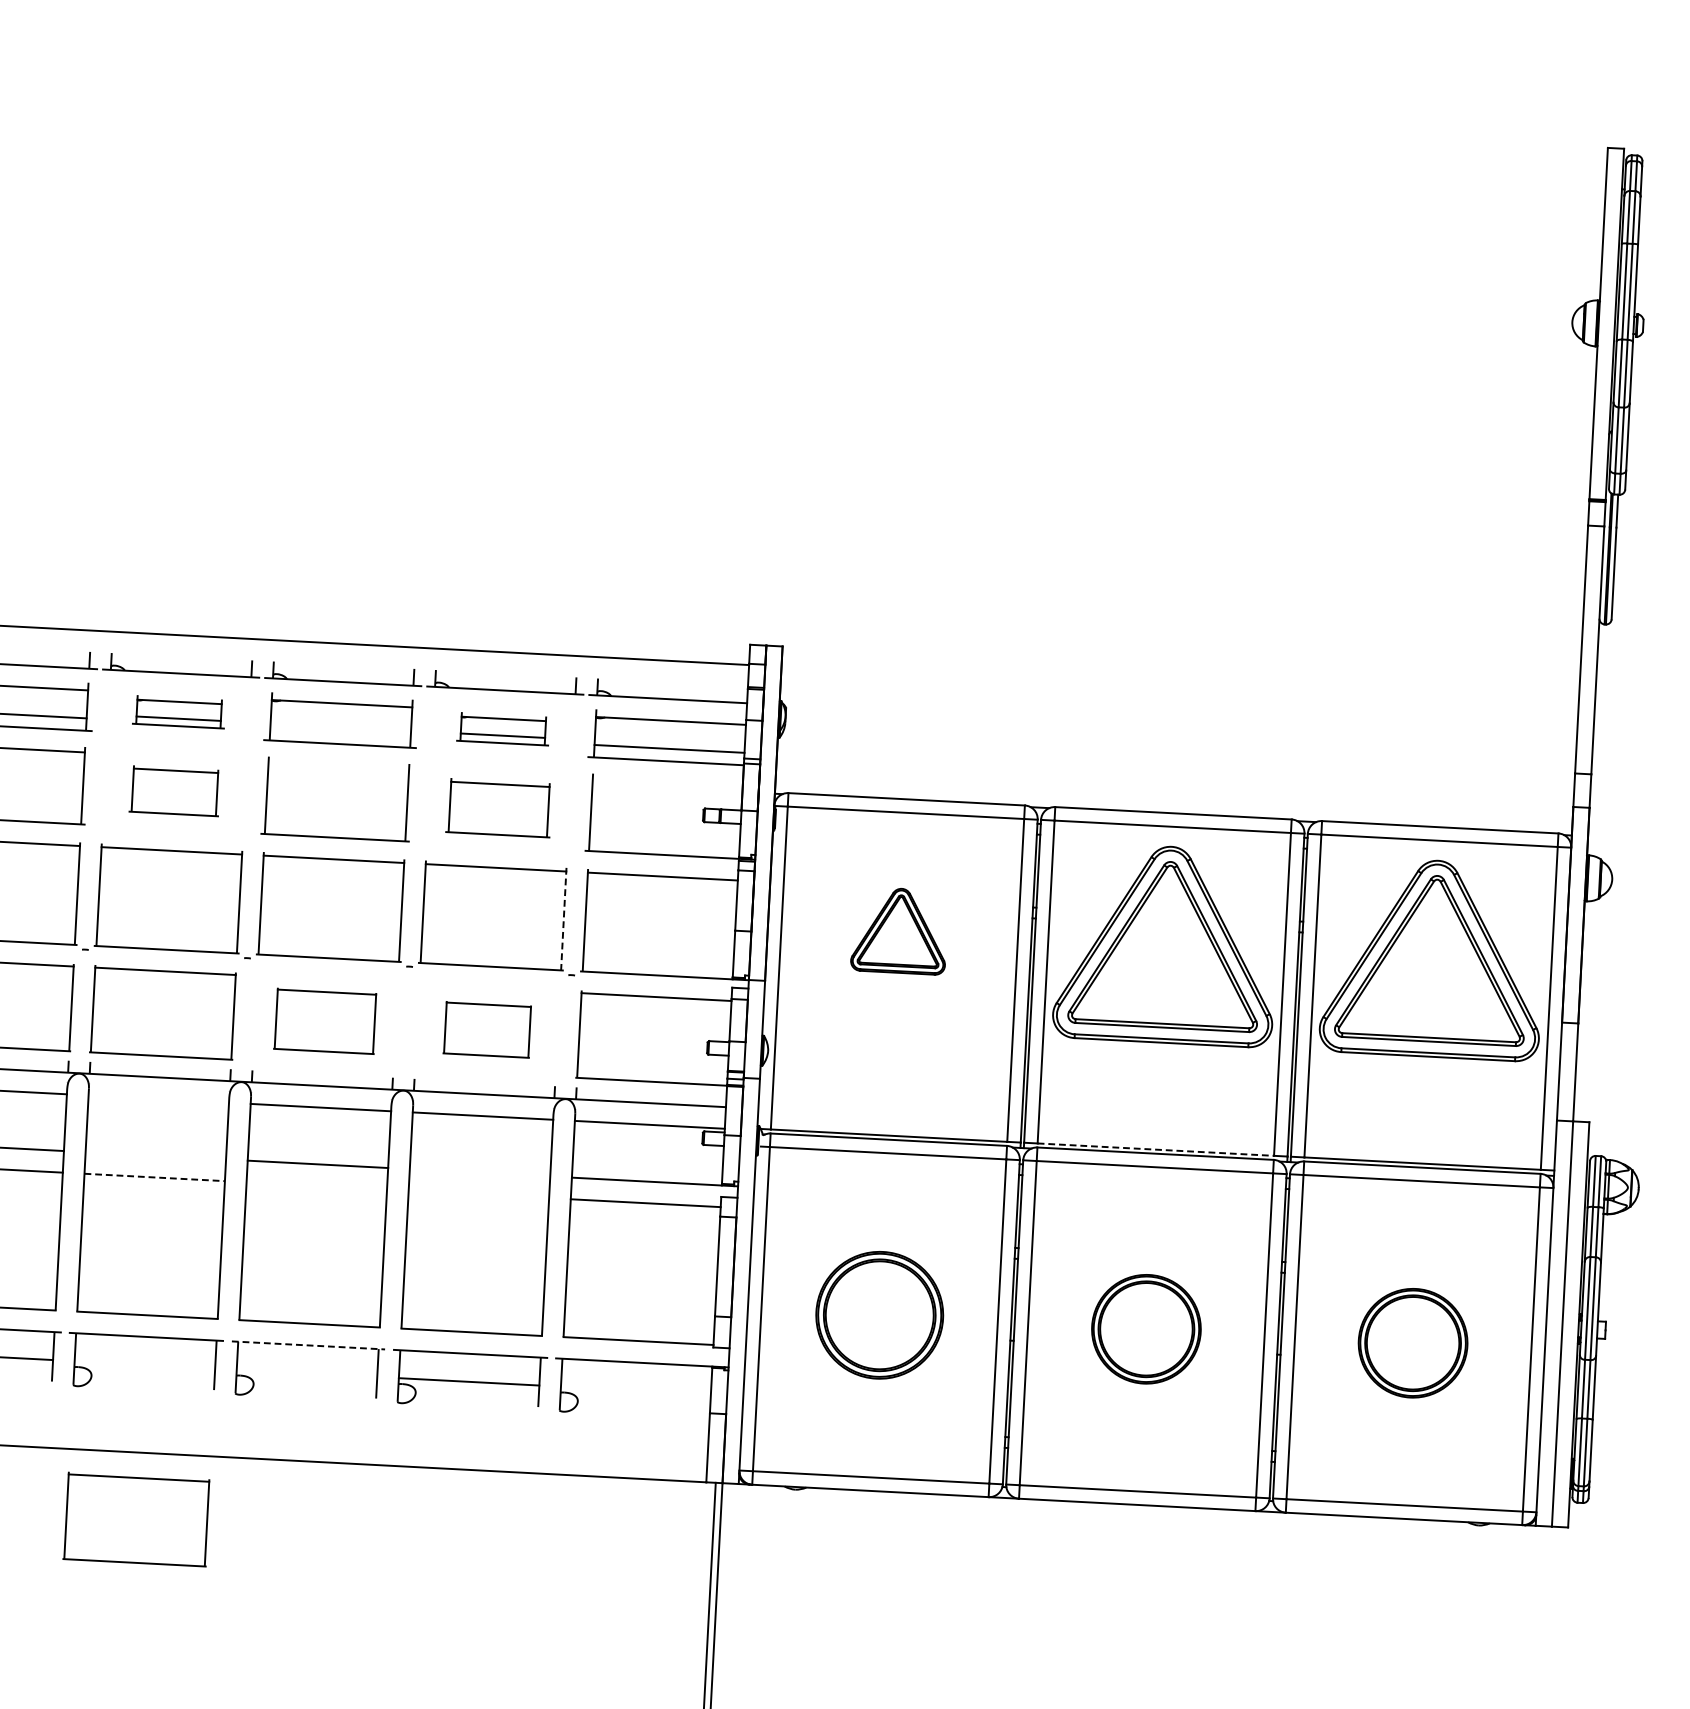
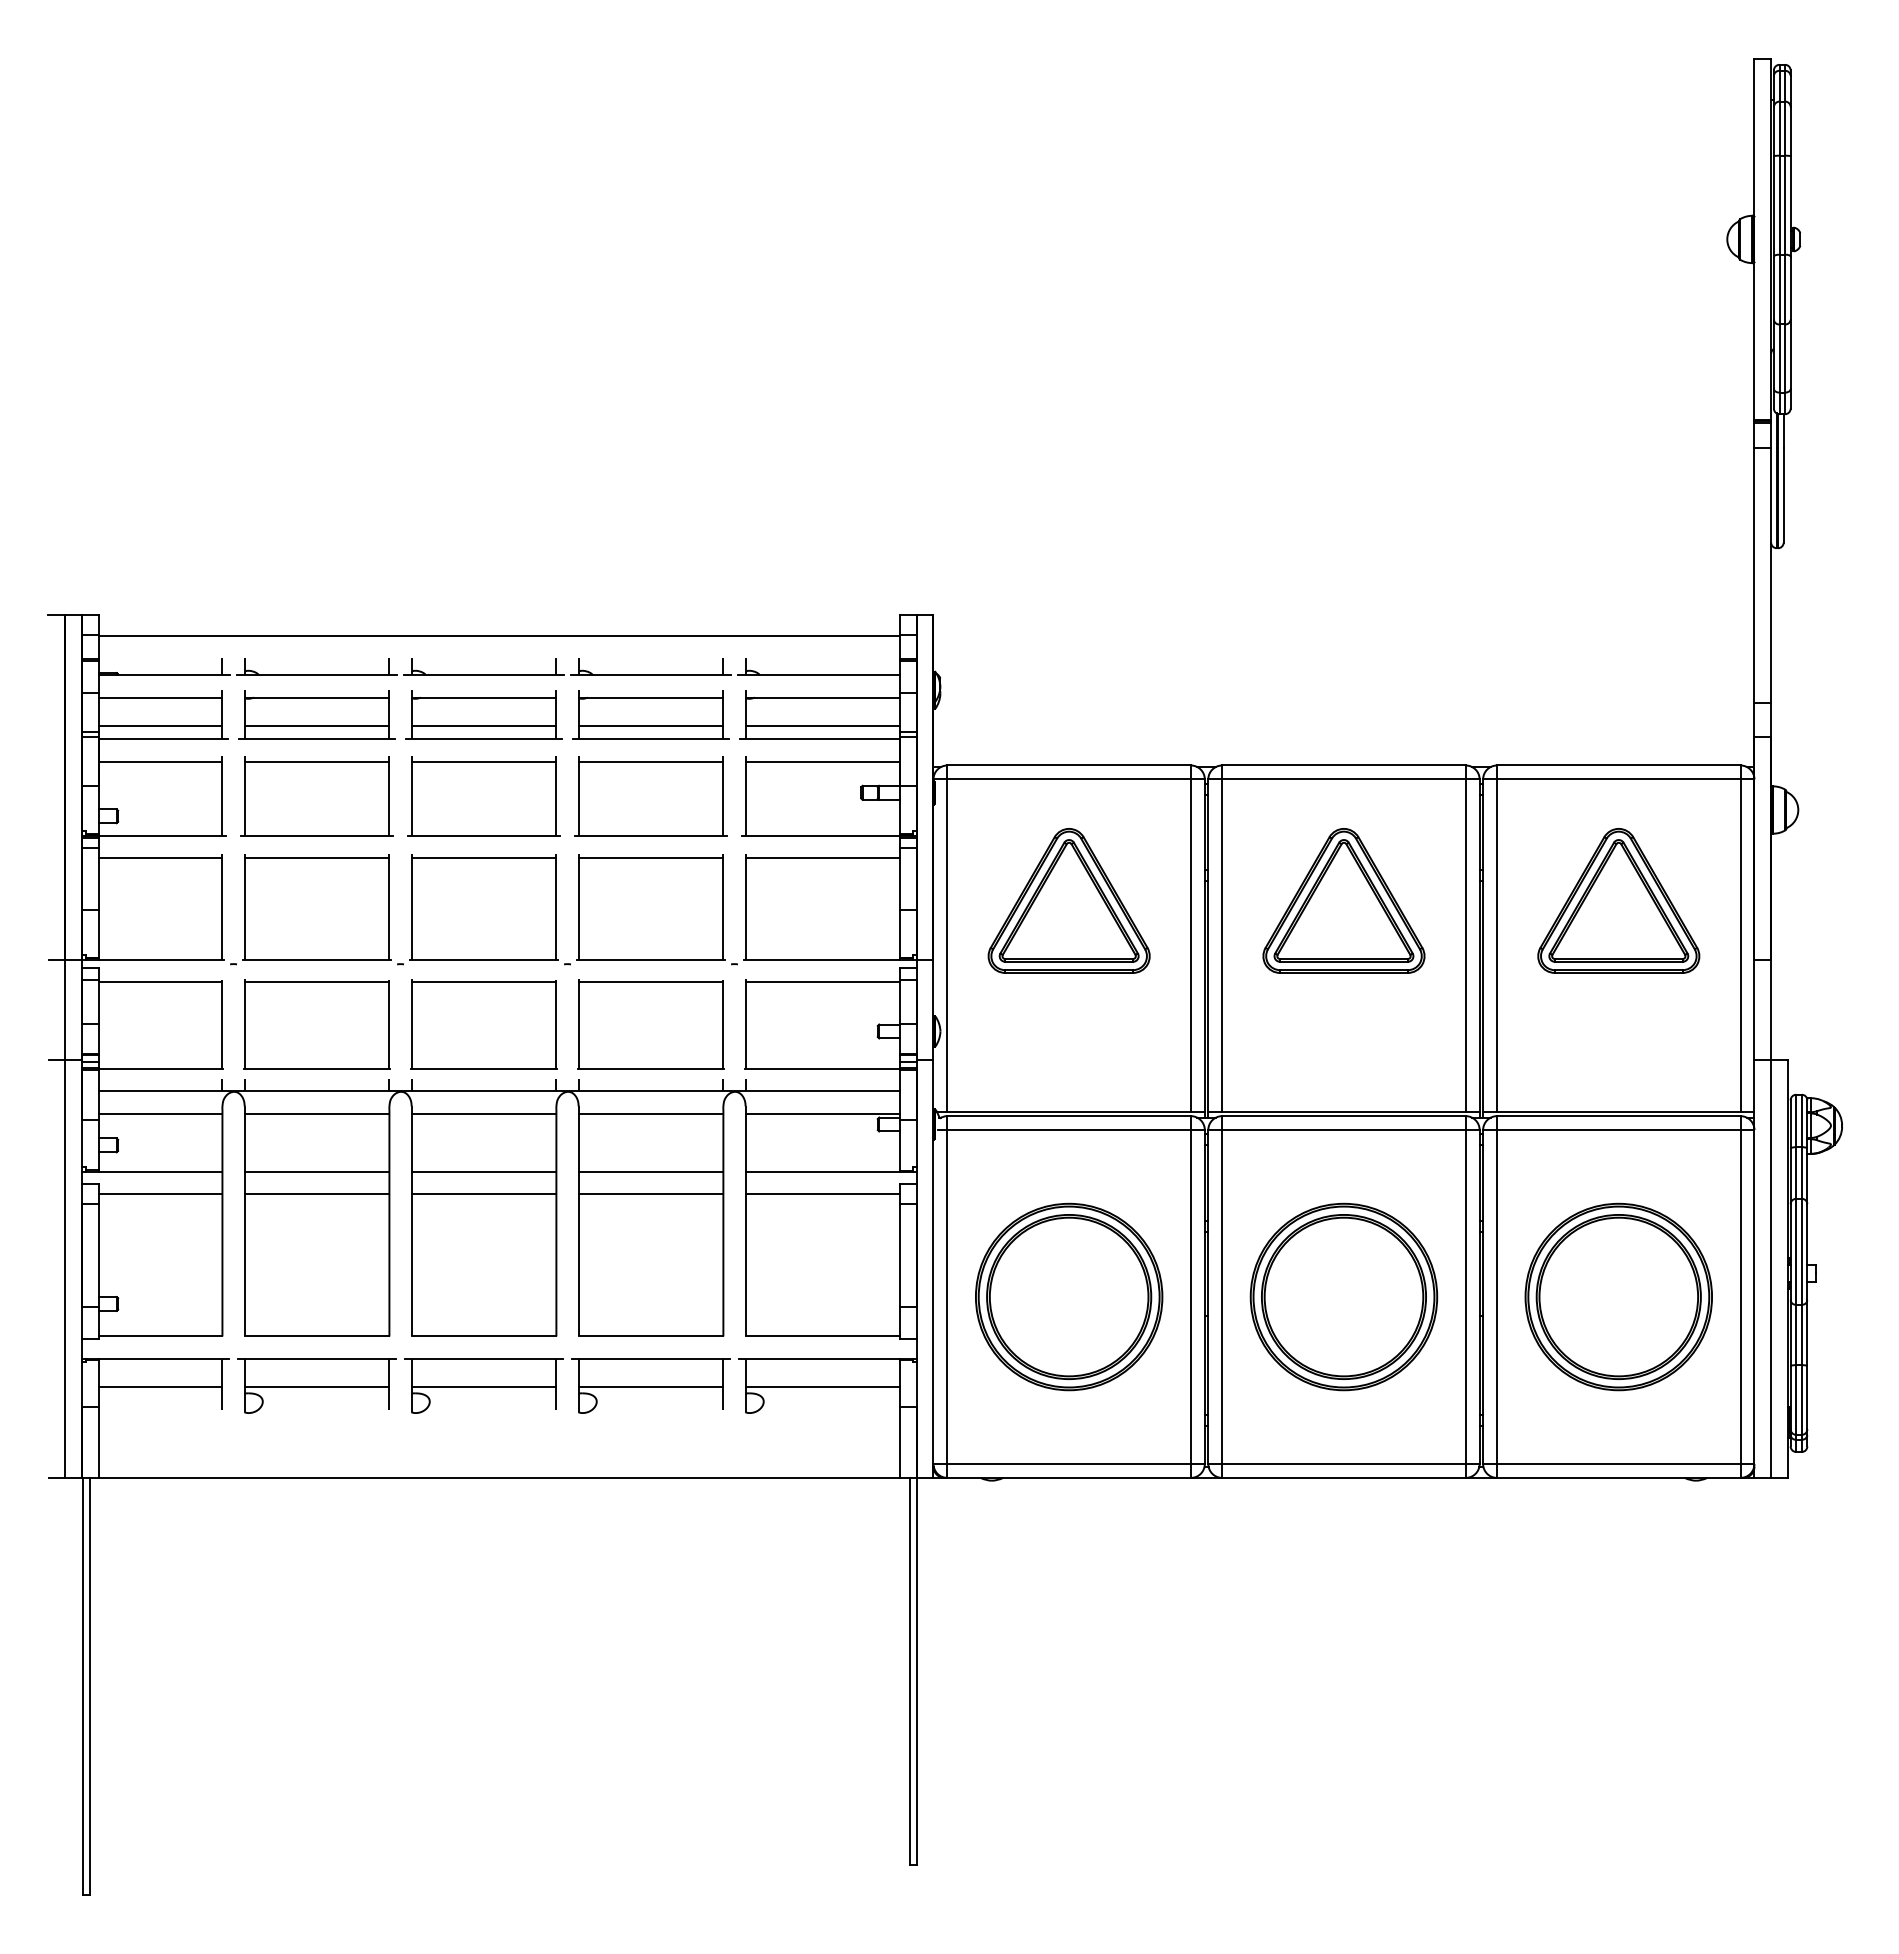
part: (178, 711) -> (316, 714), size x1.67
part: (502, 728) -> (650, 714), size x1.67
line: (340, 731) -> (483, 726), added
line: (338, 765) -> (483, 761), added
line: (667, 782) -> (822, 761), added
part: (174, 791) -> (316, 796), size x1.67
part: (498, 808) -> (650, 796), size x1.43
line: (563, 919) -> (723, 907), dashed -> solid
part: (899, 930) -> (1068, 900), size x1.67
part: (1166, 944) -> (1343, 900), size x0.71
part: (1433, 958) -> (1618, 900), size x0.71
part: (324, 1020) -> (483, 1024), size x1.43
part: (487, 1029) -> (650, 1024), size x1.67
line: (158, 1098) -> (316, 1113), added
line: (1155, 1149) -> (1343, 1111), dashed -> solid
line: (155, 1156) -> (316, 1172), added
line: (479, 1173) -> (650, 1172), added
line: (155, 1177) -> (317, 1194), dashed -> solid
line: (316, 1185) -> (483, 1194), added
line: (478, 1194) -> (650, 1194), added
part: (880, 1314) -> (1069, 1296), size x1.43
part: (1145, 1328) -> (1343, 1296), size x1.67
part: (1412, 1342) -> (1618, 1296), size x1.67
line: (308, 1345) -> (484, 1358), dashed -> solid
line: (144, 1364) -> (316, 1387), added
line: (306, 1373) -> (483, 1387), added
line: (635, 1390) -> (822, 1387), added
part: (136, 1519) -> (316, 1546), removed

